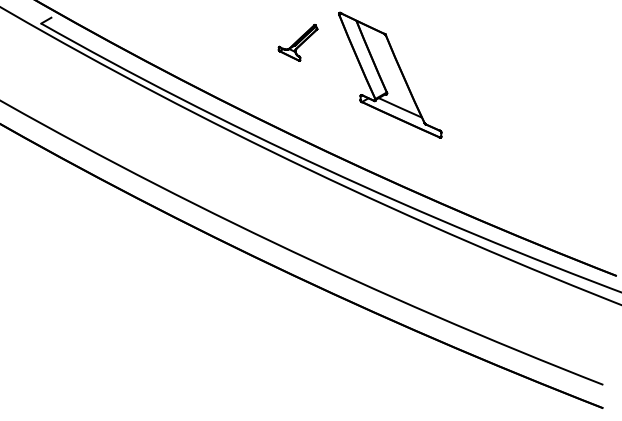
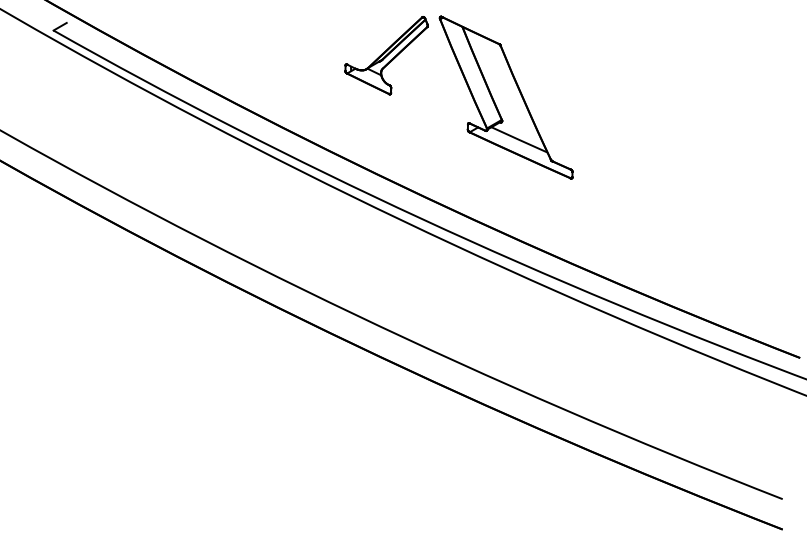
part: (297, 42) -> (385, 55), size x1.67

